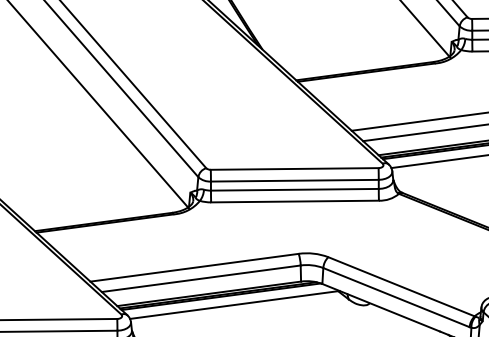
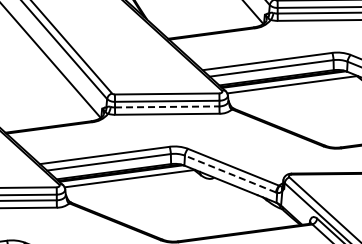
line: (295, 189) -> (167, 106), solid -> dashed
line: (396, 296) -> (230, 173), solid -> dashed

